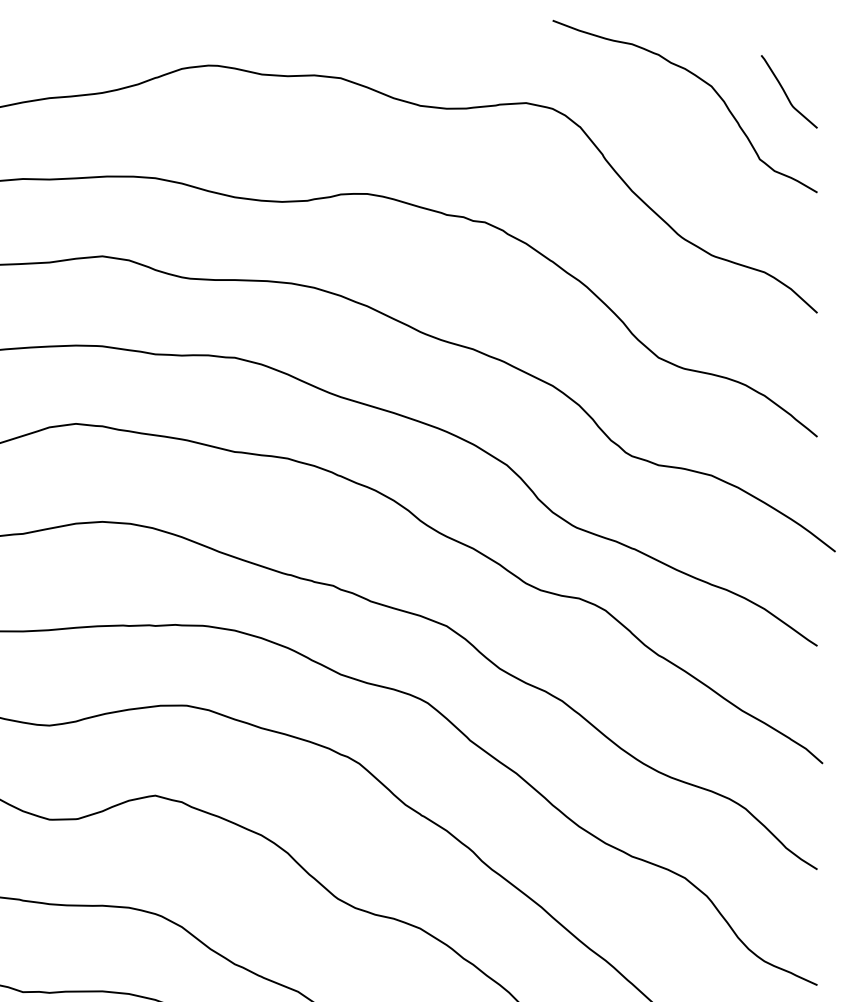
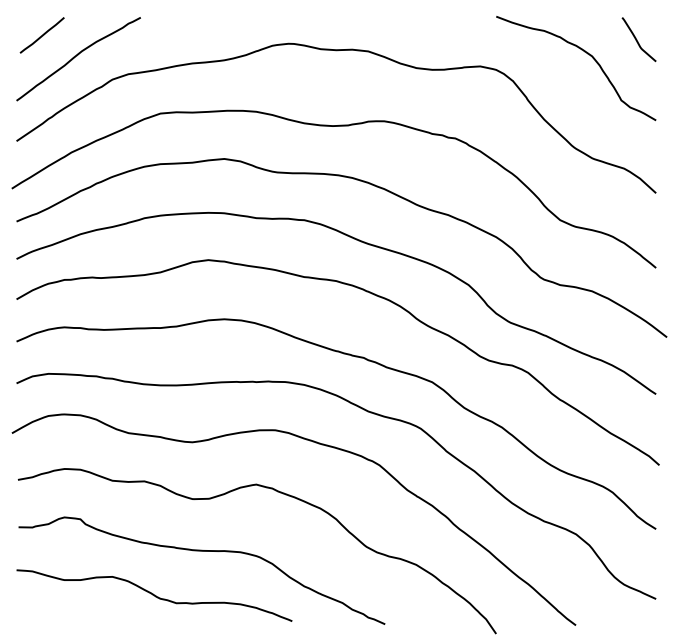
curve: (786, 91) -> (637, 39), moved

